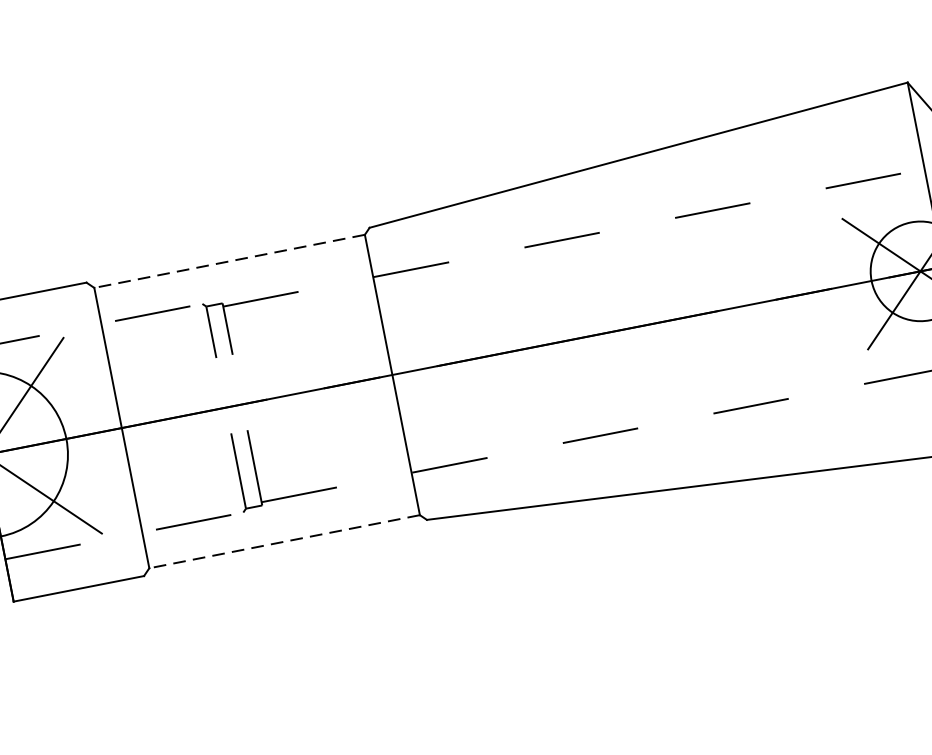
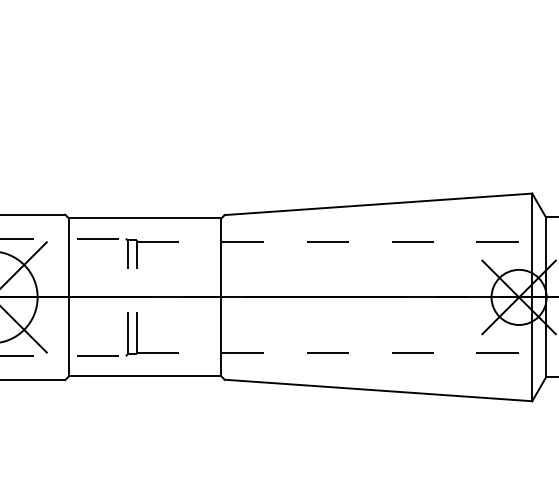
line: (228, 261) -> (144, 218), dashed -> solid
line: (283, 542) -> (144, 376), dashed -> solid

